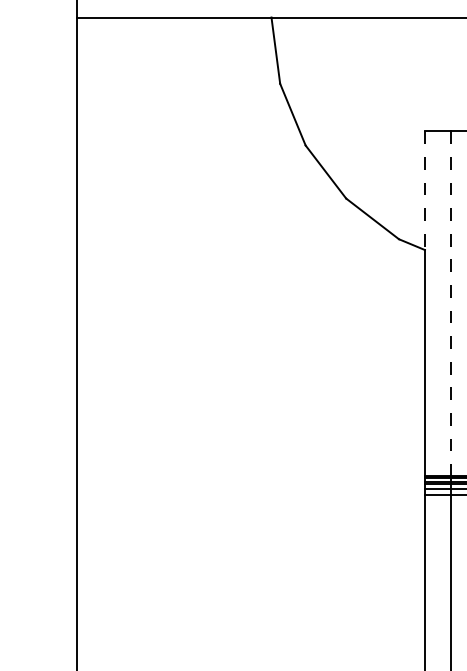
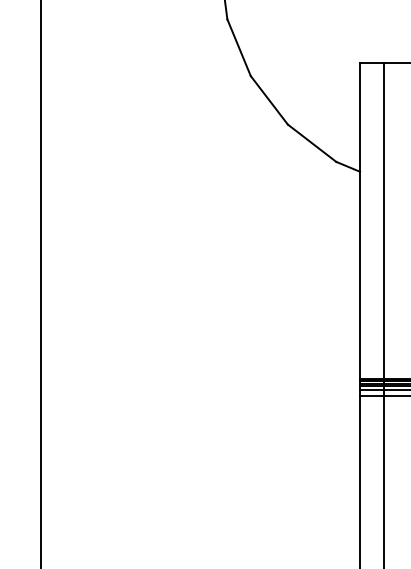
line: (424, 191) -> (359, 118), dashed -> solid
line: (450, 304) -> (383, 221), dashed -> solid

